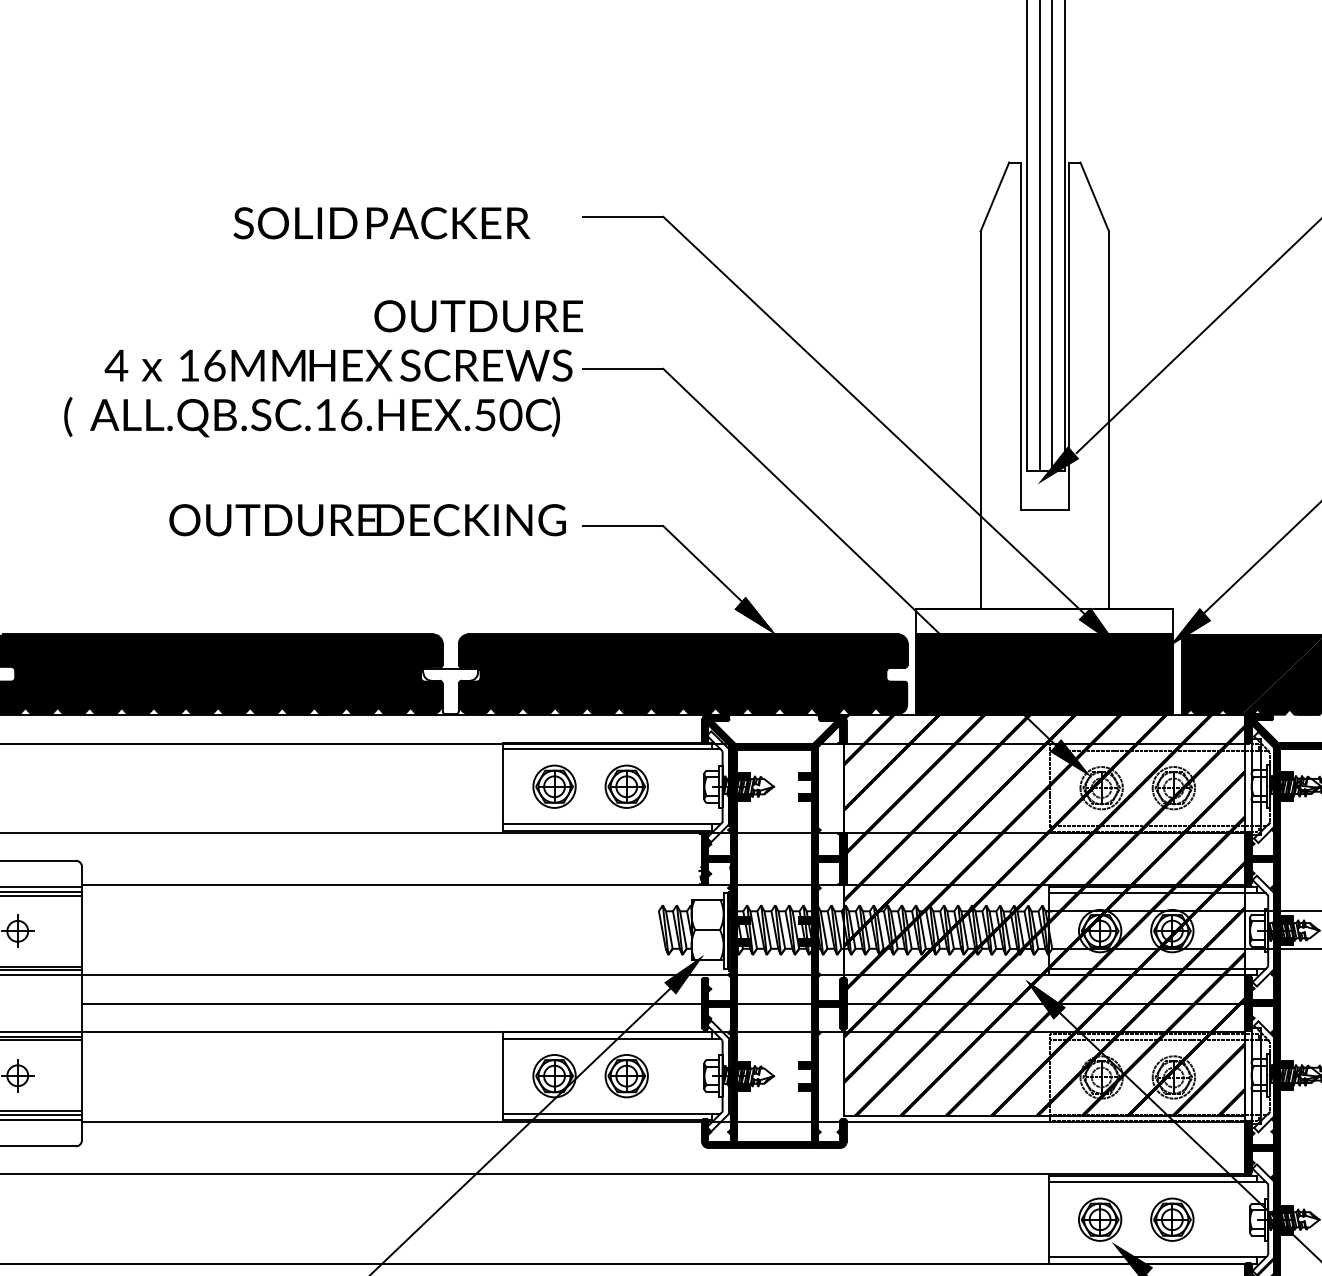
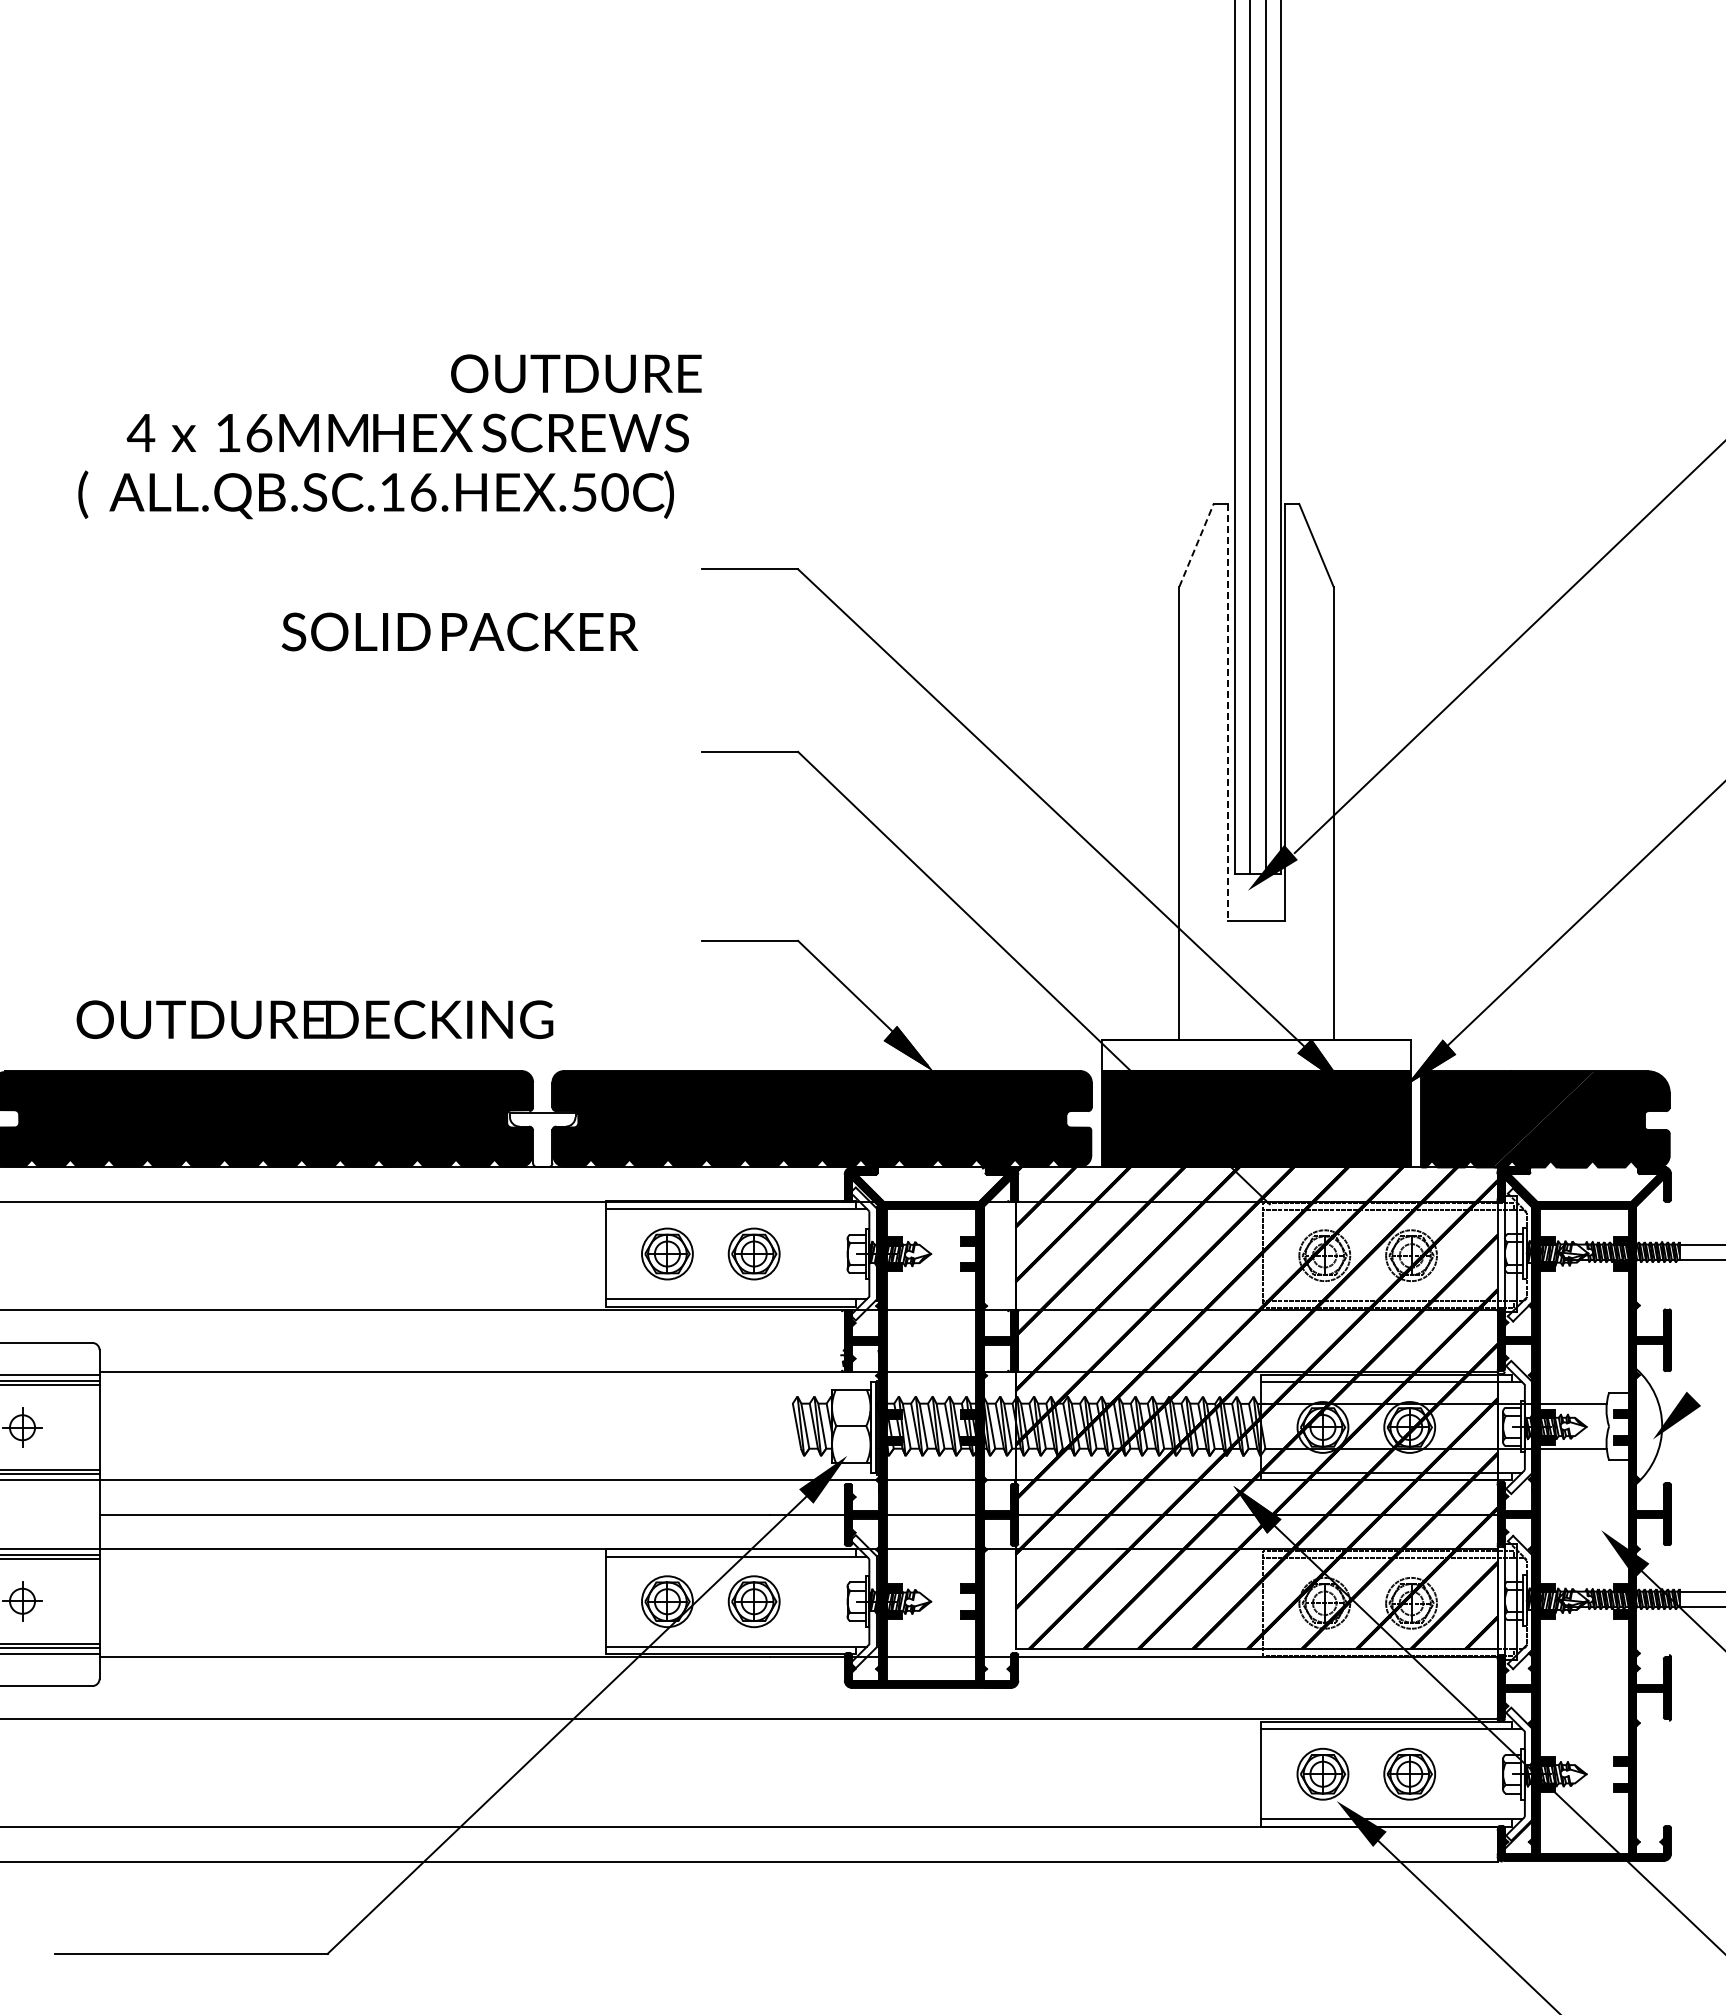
line: (994, 197) -> (1196, 545), solid -> dashed
text: (381, 222) -> (459, 631), moved
line: (1020, 336) -> (1227, 712), solid -> dashed
text: (323, 368) -> (389, 436), moved
text: (367, 519) -> (314, 1019), moved
fill: (1070, 758) -> (1287, 1219), removed

